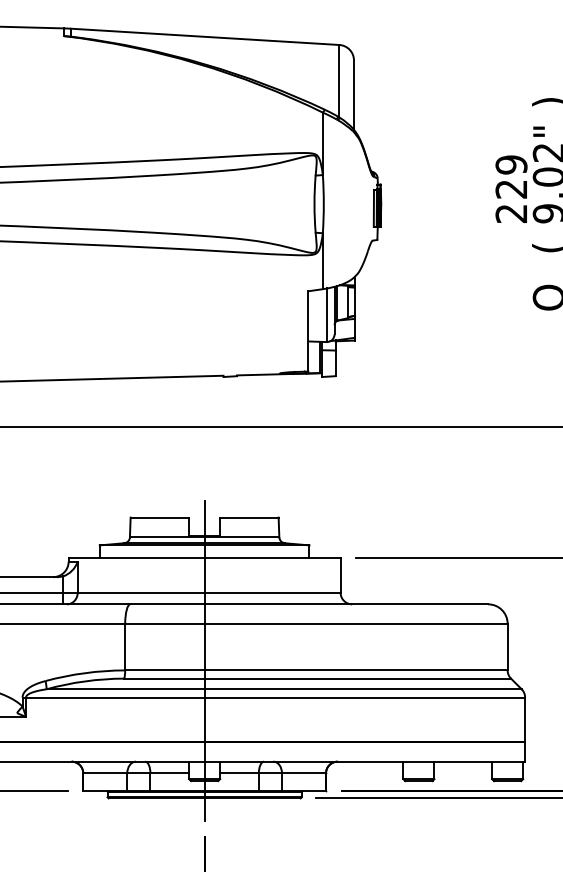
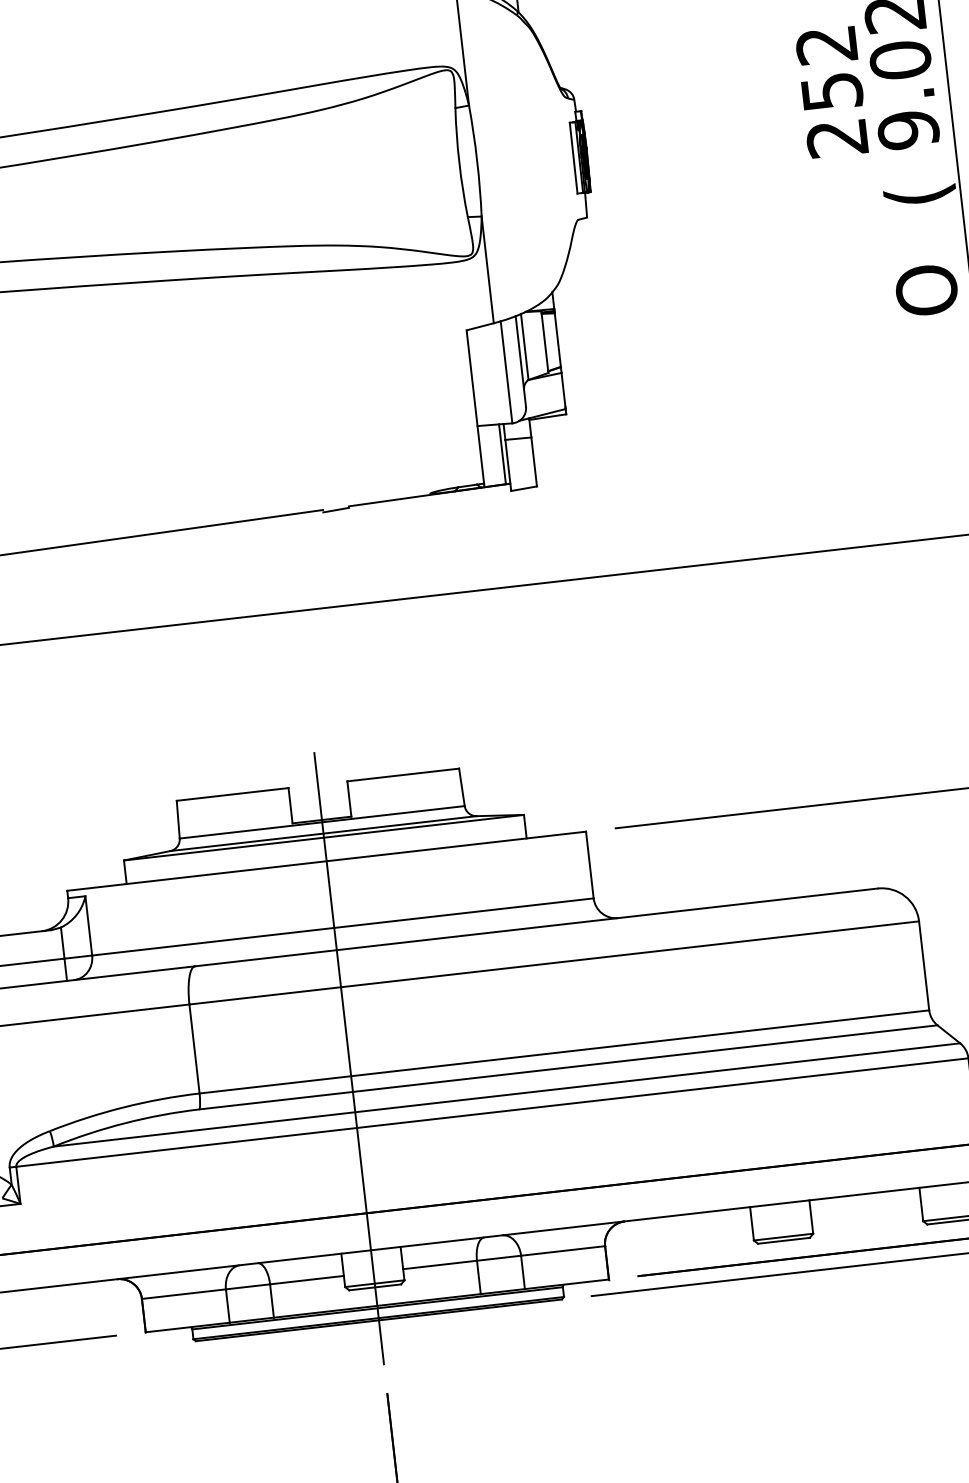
text: (511, 176) -> (829, 67), 229 -> 252

